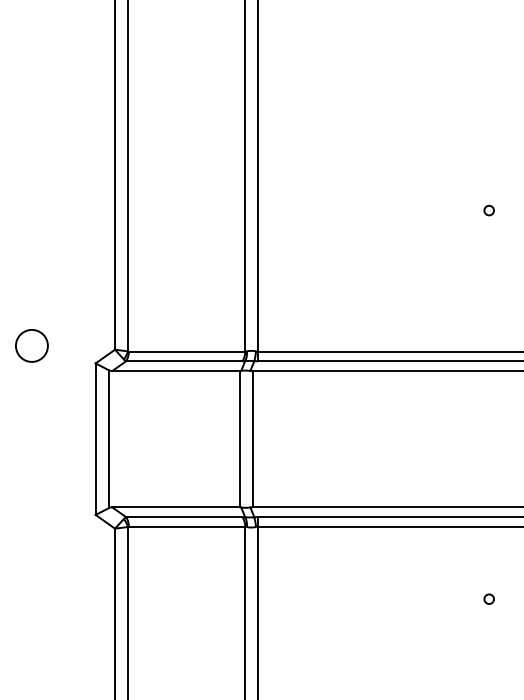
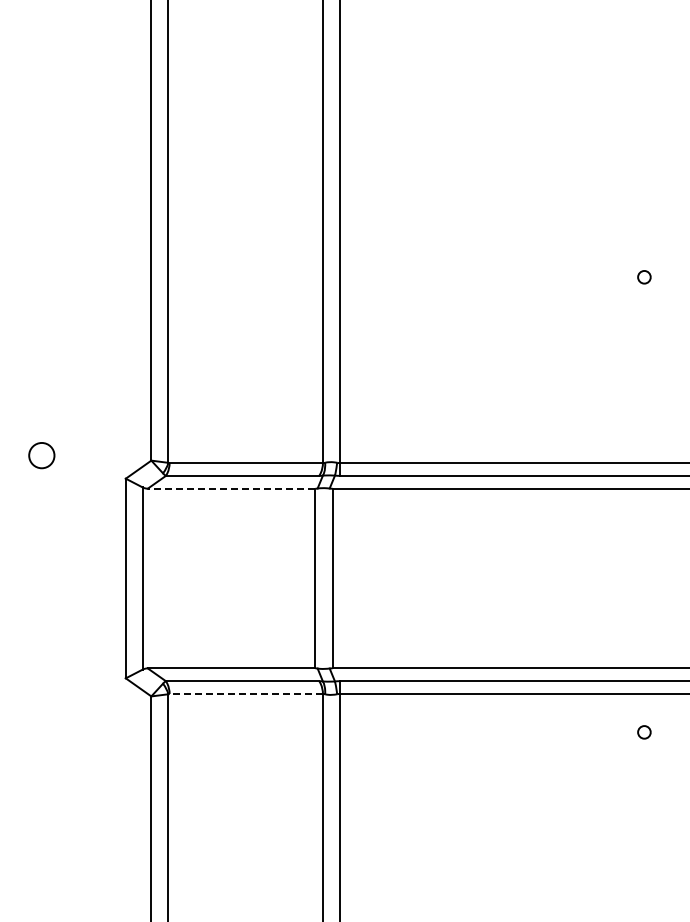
circle: (31, 345) -> (41, 455), size x0.6
line: (175, 370) -> (231, 488), solid -> dashed
line: (187, 526) -> (246, 693), solid -> dashed
circle: (489, 599) -> (644, 732), moved

